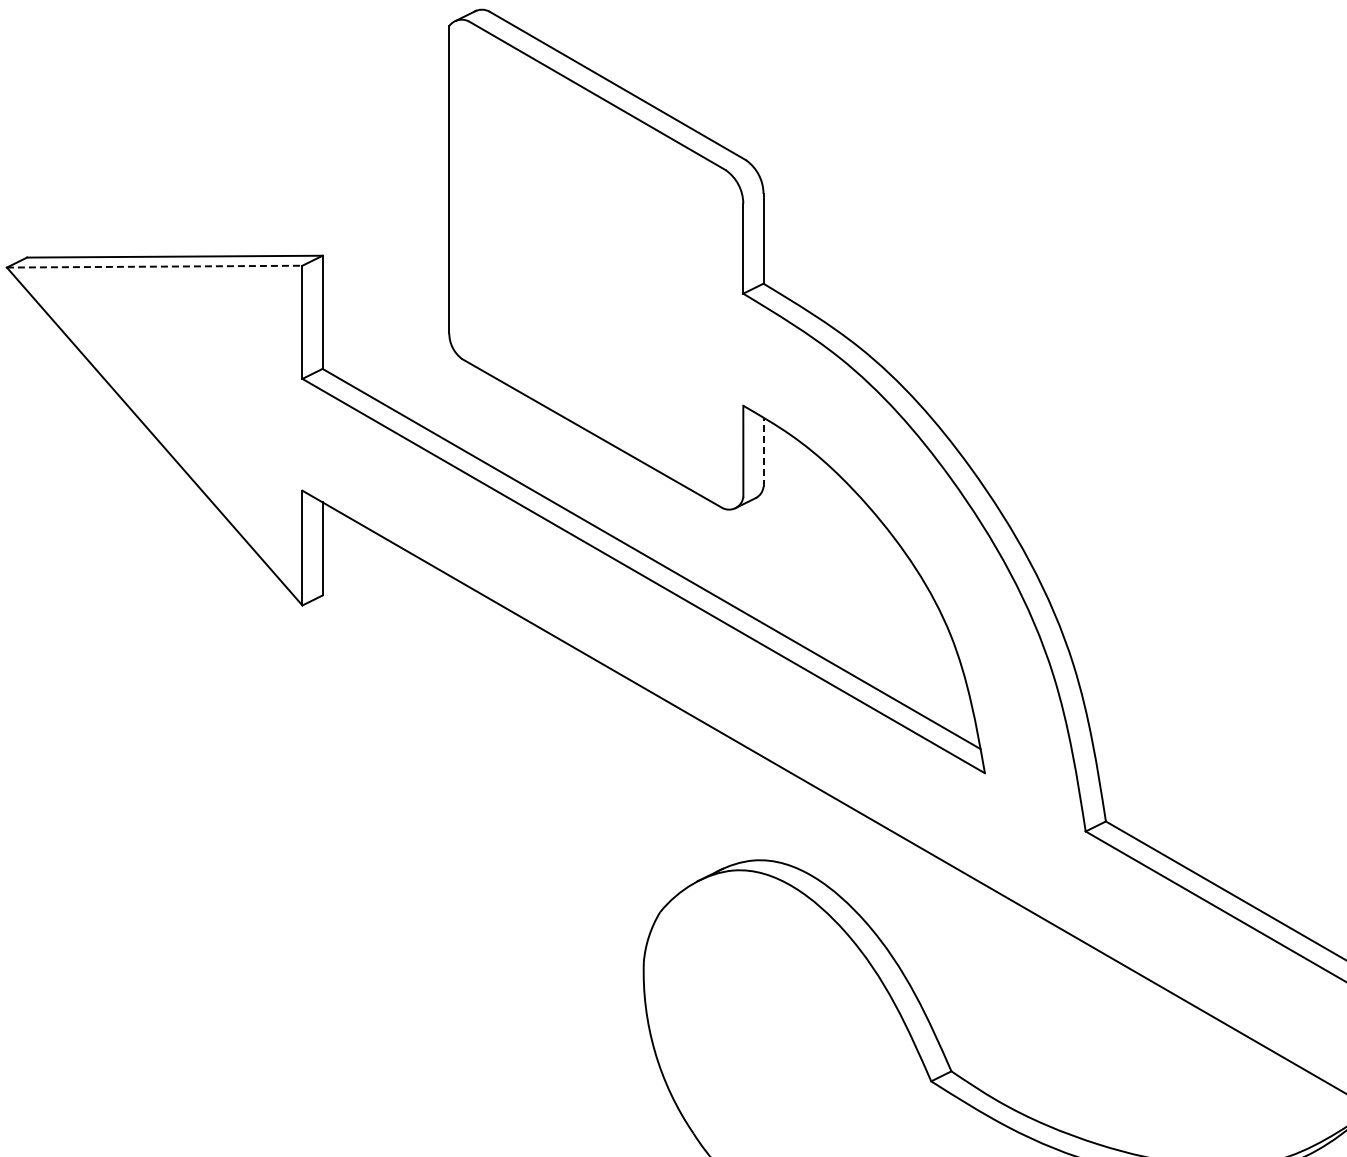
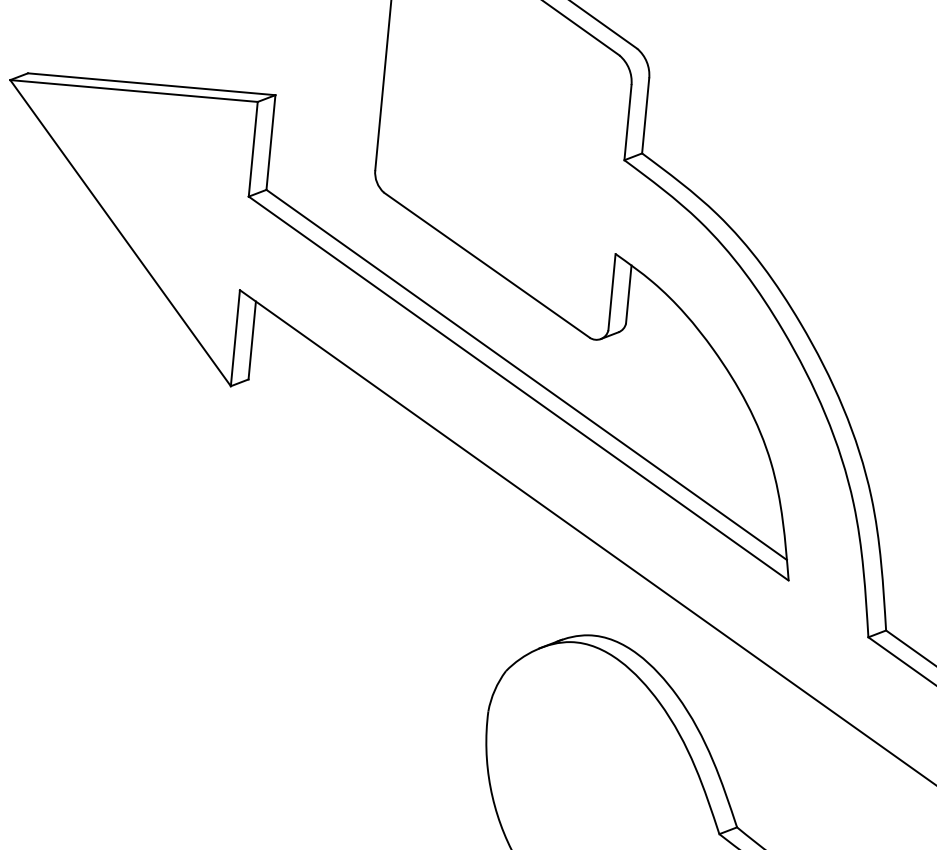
line: (154, 266) -> (133, 90), dashed -> solid
line: (763, 452) -> (628, 294), dashed -> solid

